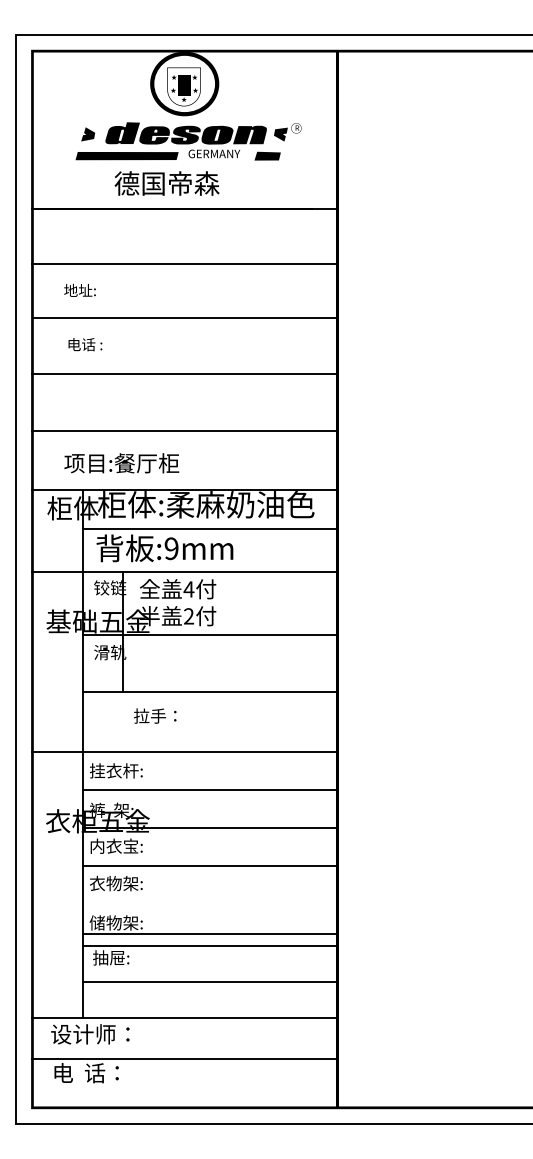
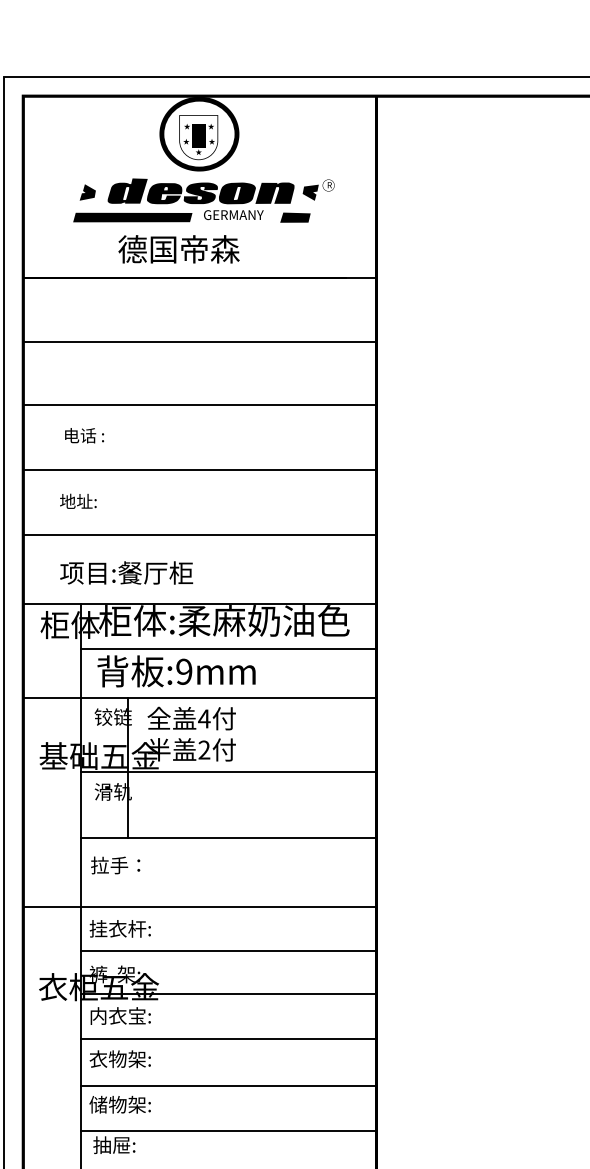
text: (79, 289) -> (77, 500), moved
text: (155, 715) -> (115, 864), moved
line: (209, 934) -> (228, 1085), moved

